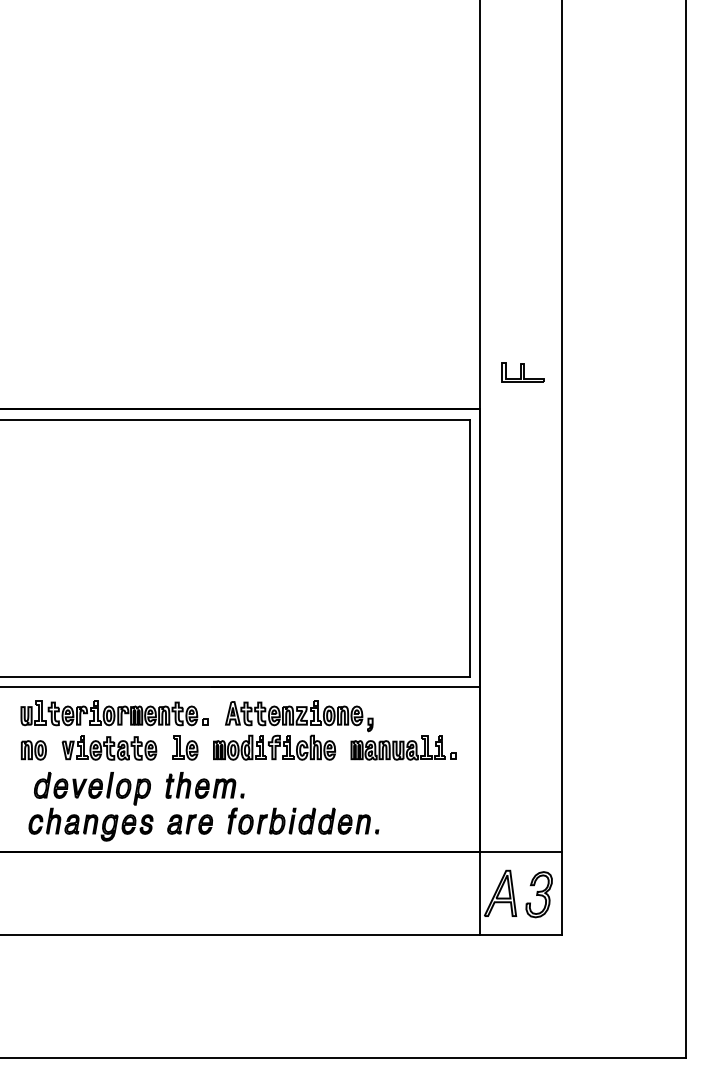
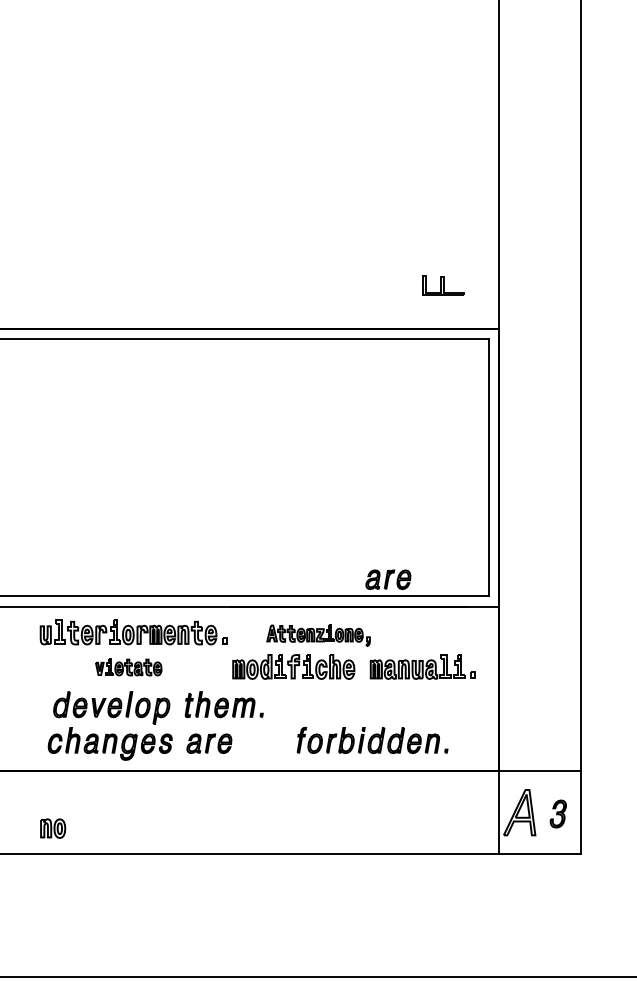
part: (522, 372) -> (442, 285), moved
part: (368, 660) -> (387, 579), added
part: (299, 716) -> (318, 635), size x0.7
part: (109, 747) -> (128, 666), size x0.7
part: (185, 747) -> (204, 666), removed
part: (33, 750) -> (52, 828), moved
part: (303, 820) -> (372, 739), moved
part: (538, 894) -> (557, 813), size x0.6

